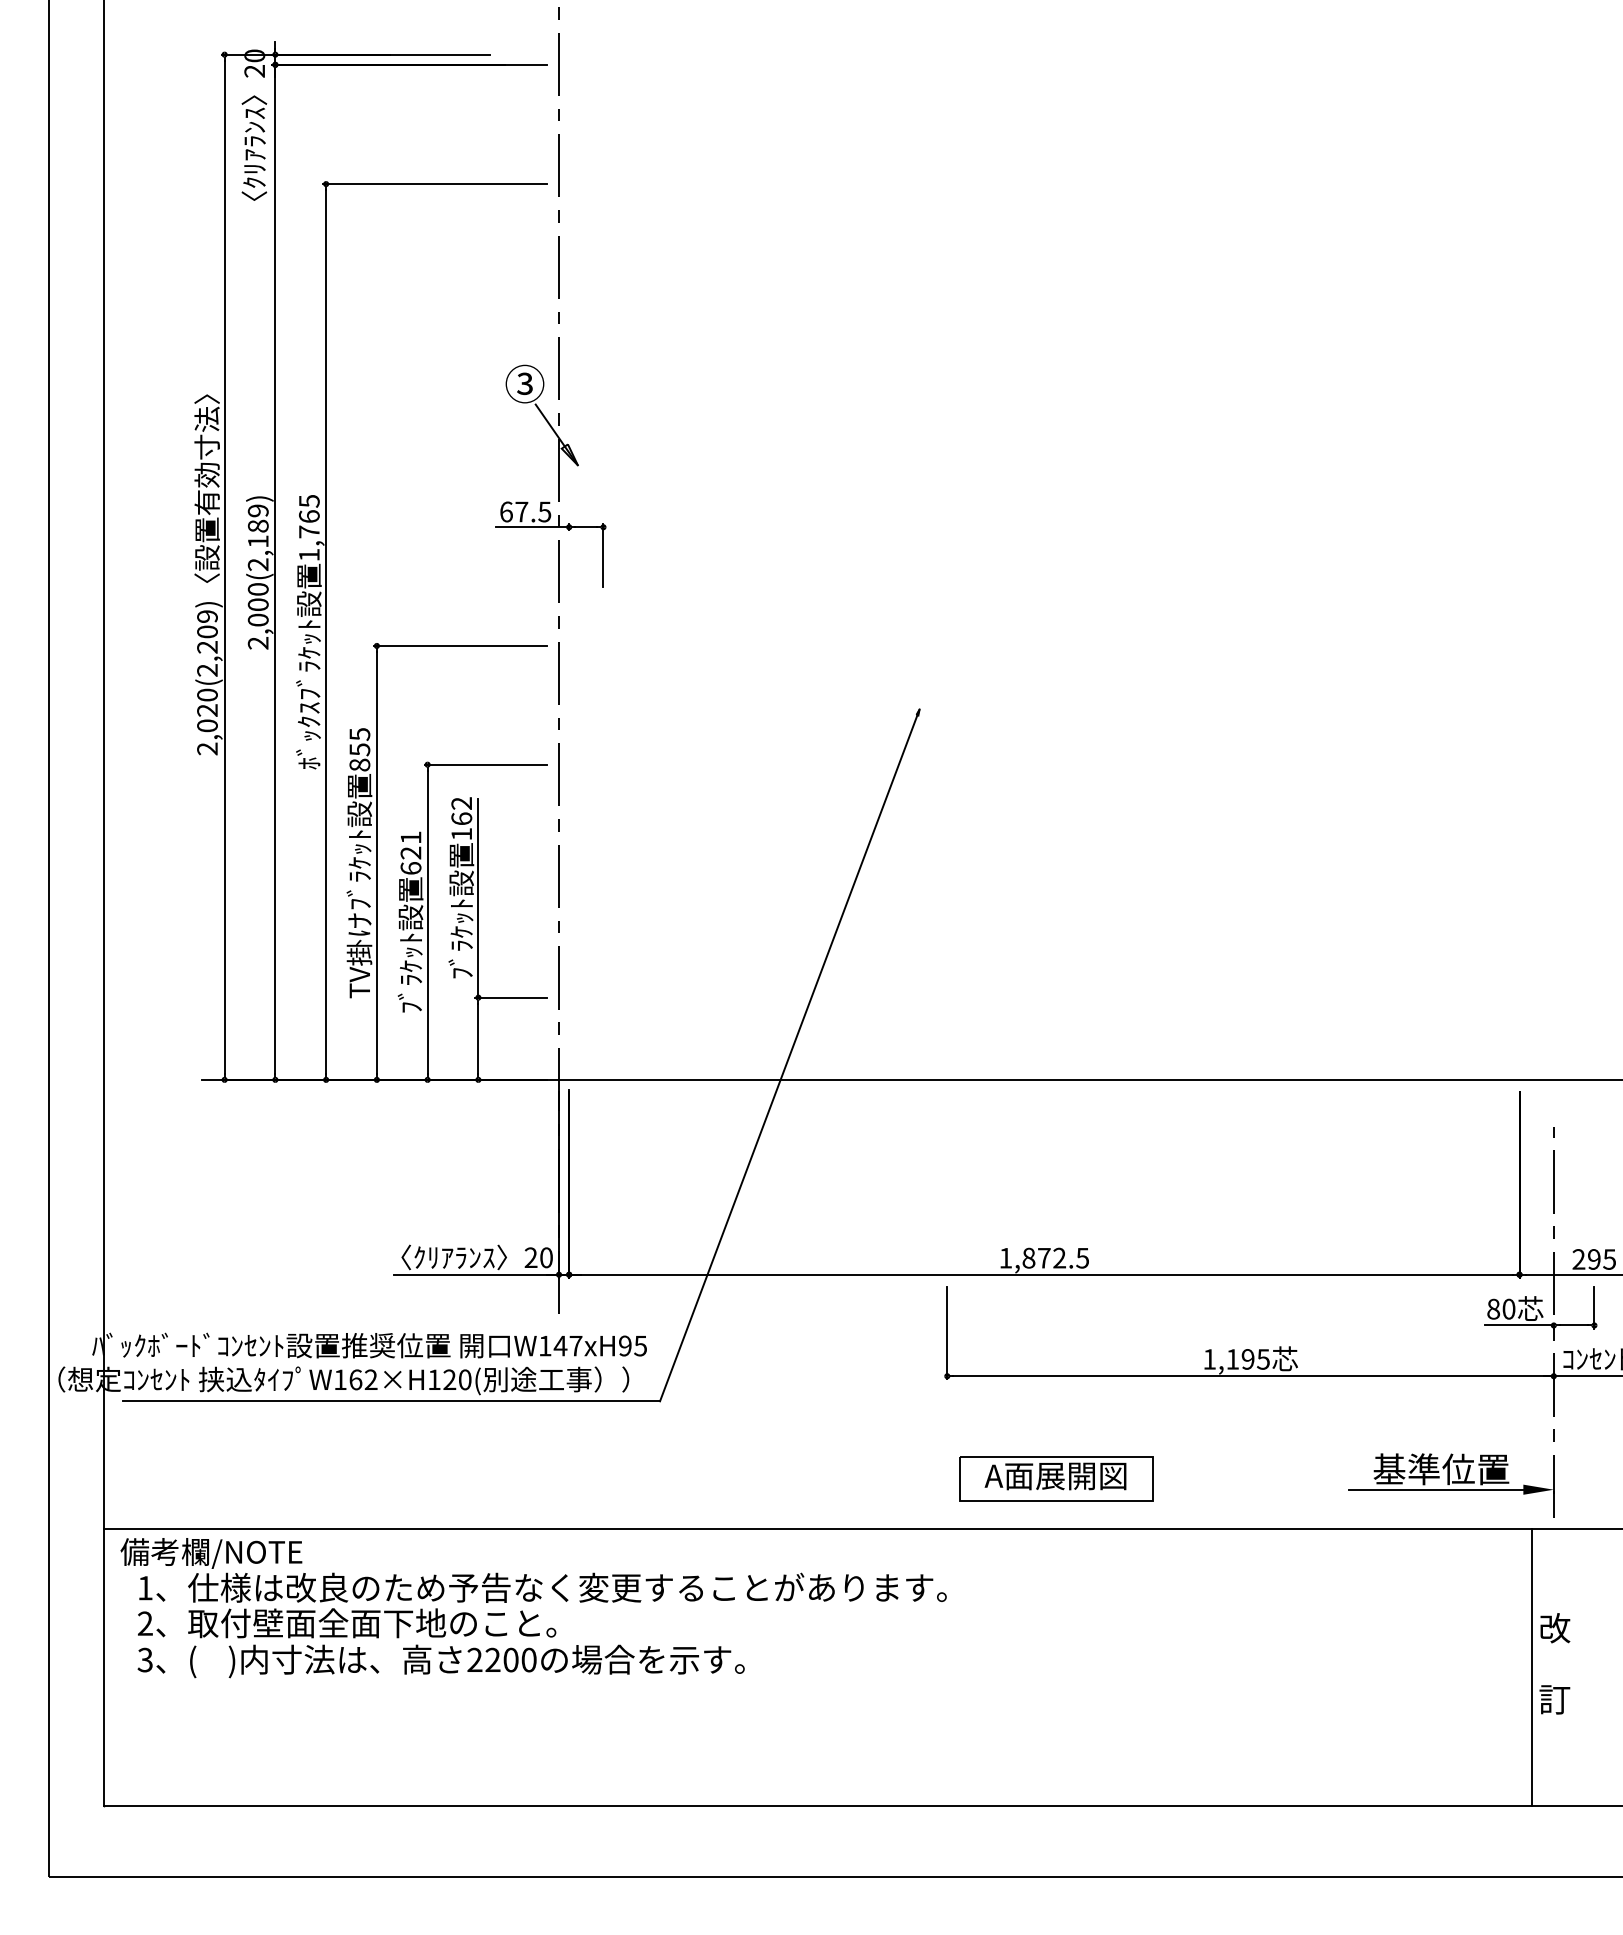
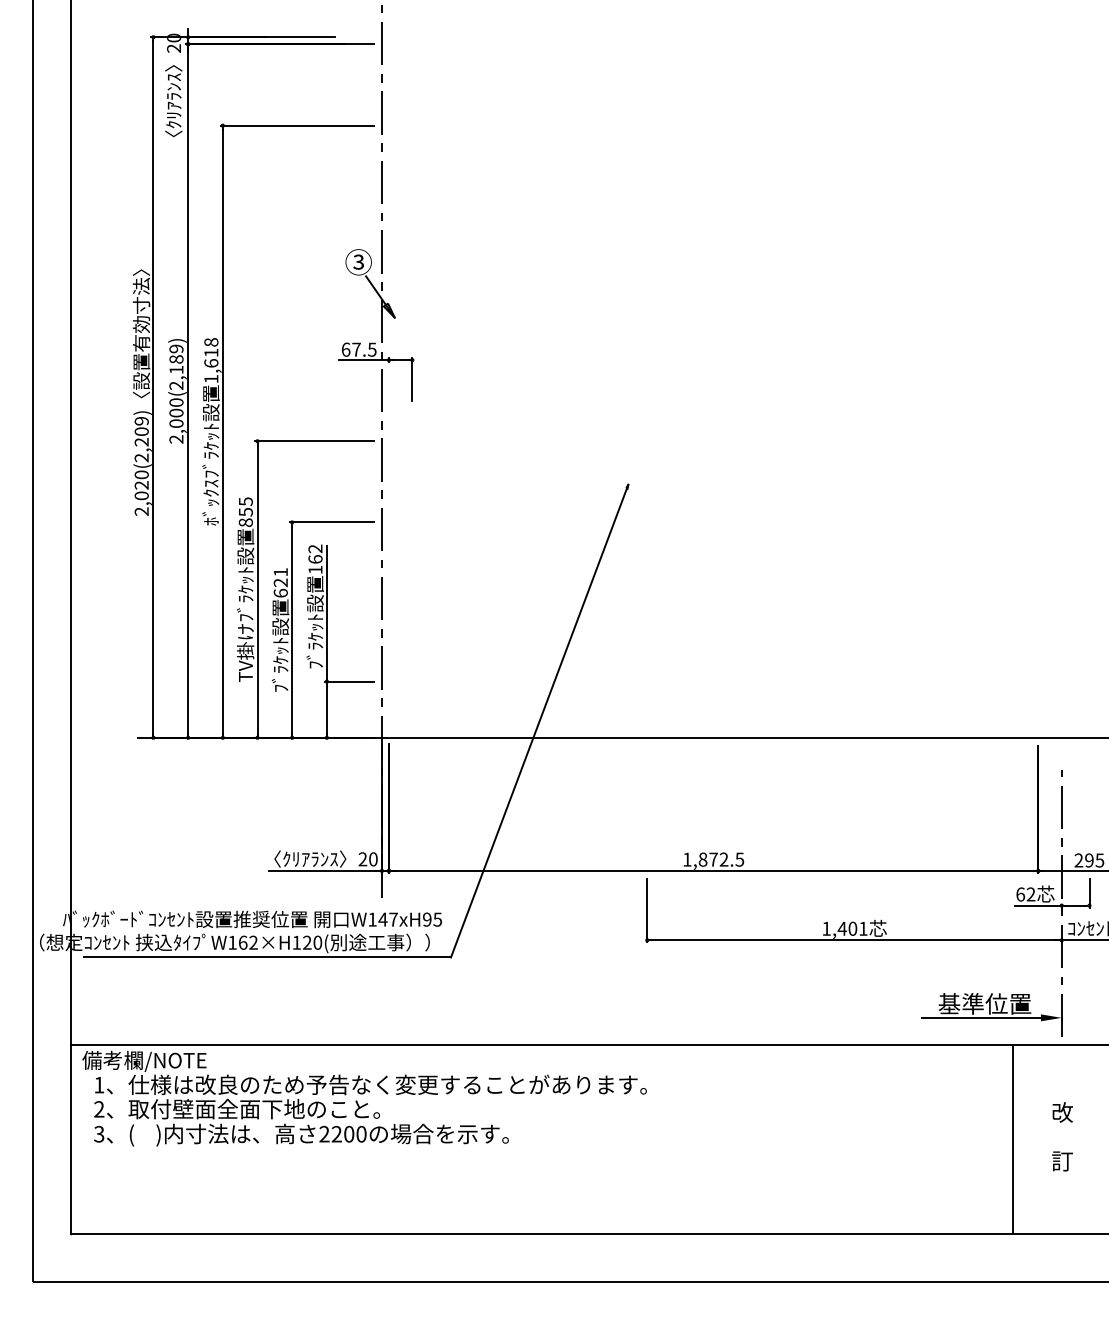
text: (309, 516) -> (211, 352), 1,765 -> 1,618
text: (1500, 1309) -> (1025, 894), 80 -> 62
text: (1247, 1358) -> (852, 928), 1,195 -> 1,401
part: (1055, 1478) -> (721, 1010), removed
line: (1531, 1666) -> (1012, 1138), moved

